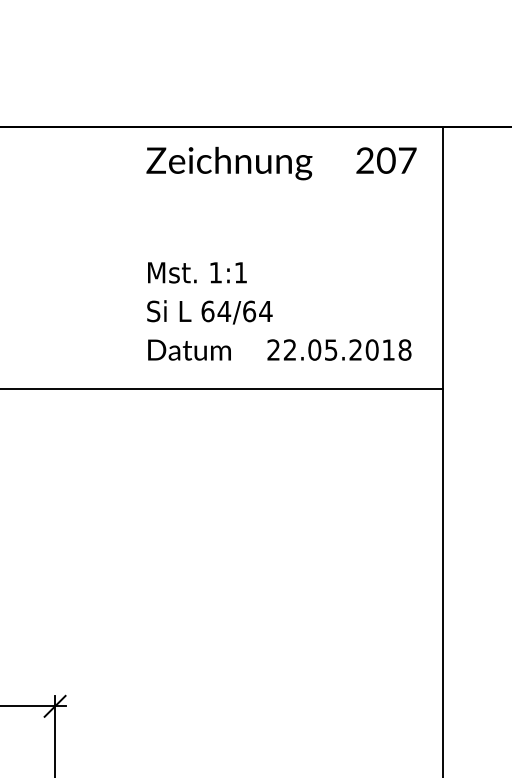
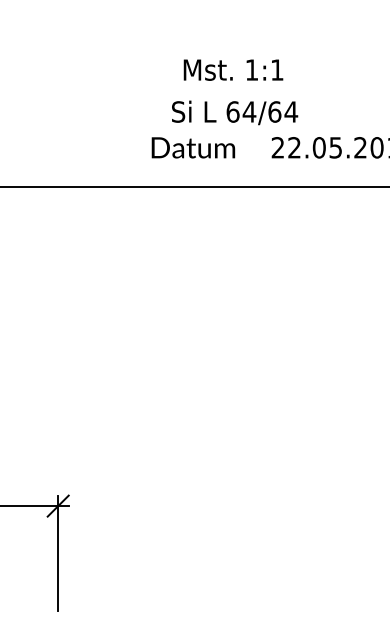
text: (197, 272) -> (233, 69), moved
text: (209, 312) -> (234, 113), moved

